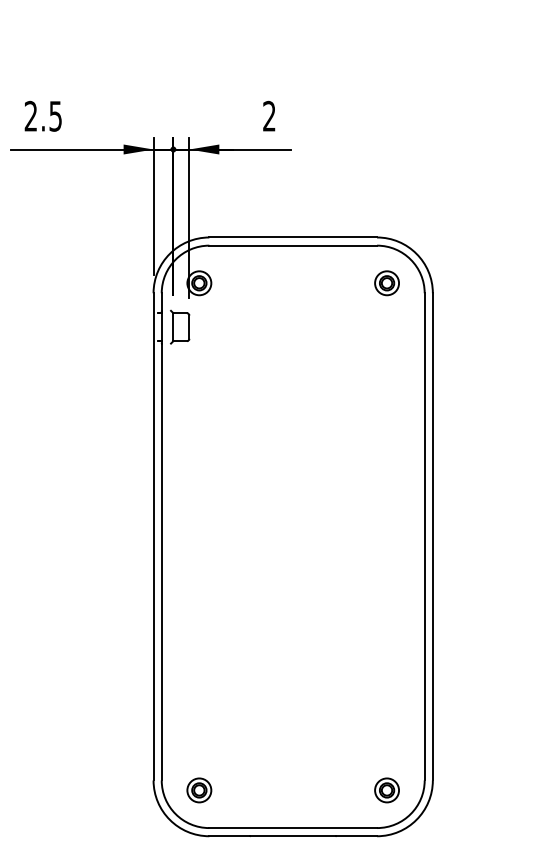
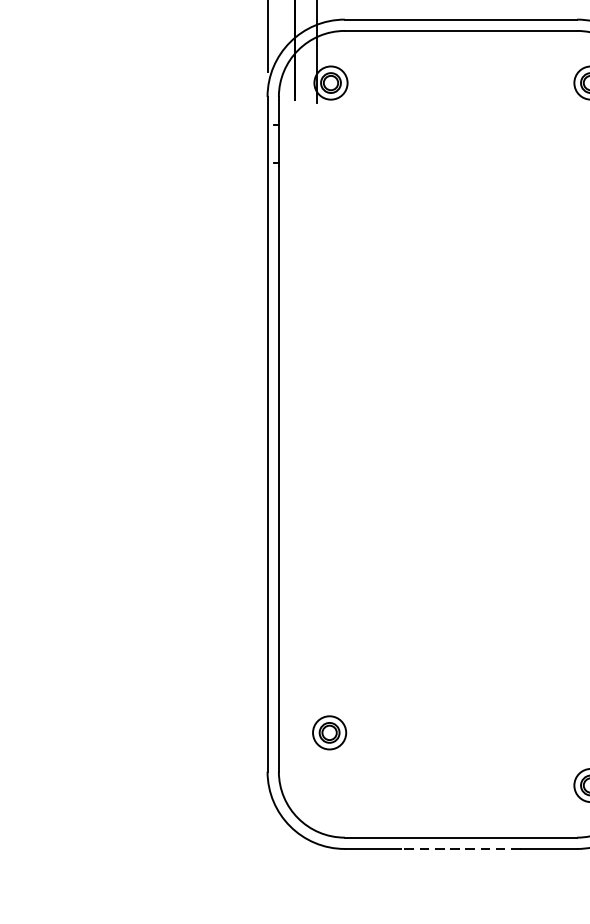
part: (180, 326) -> (304, 142), removed
part: (199, 790) -> (329, 732), moved
line: (292, 836) -> (459, 849), solid -> dashed

